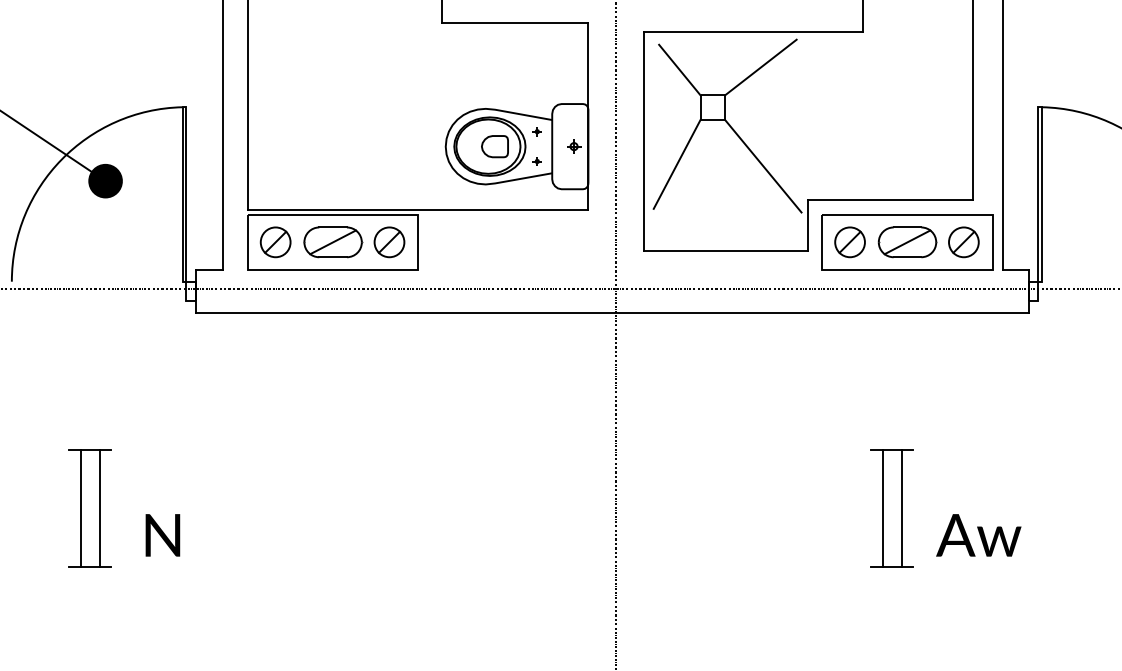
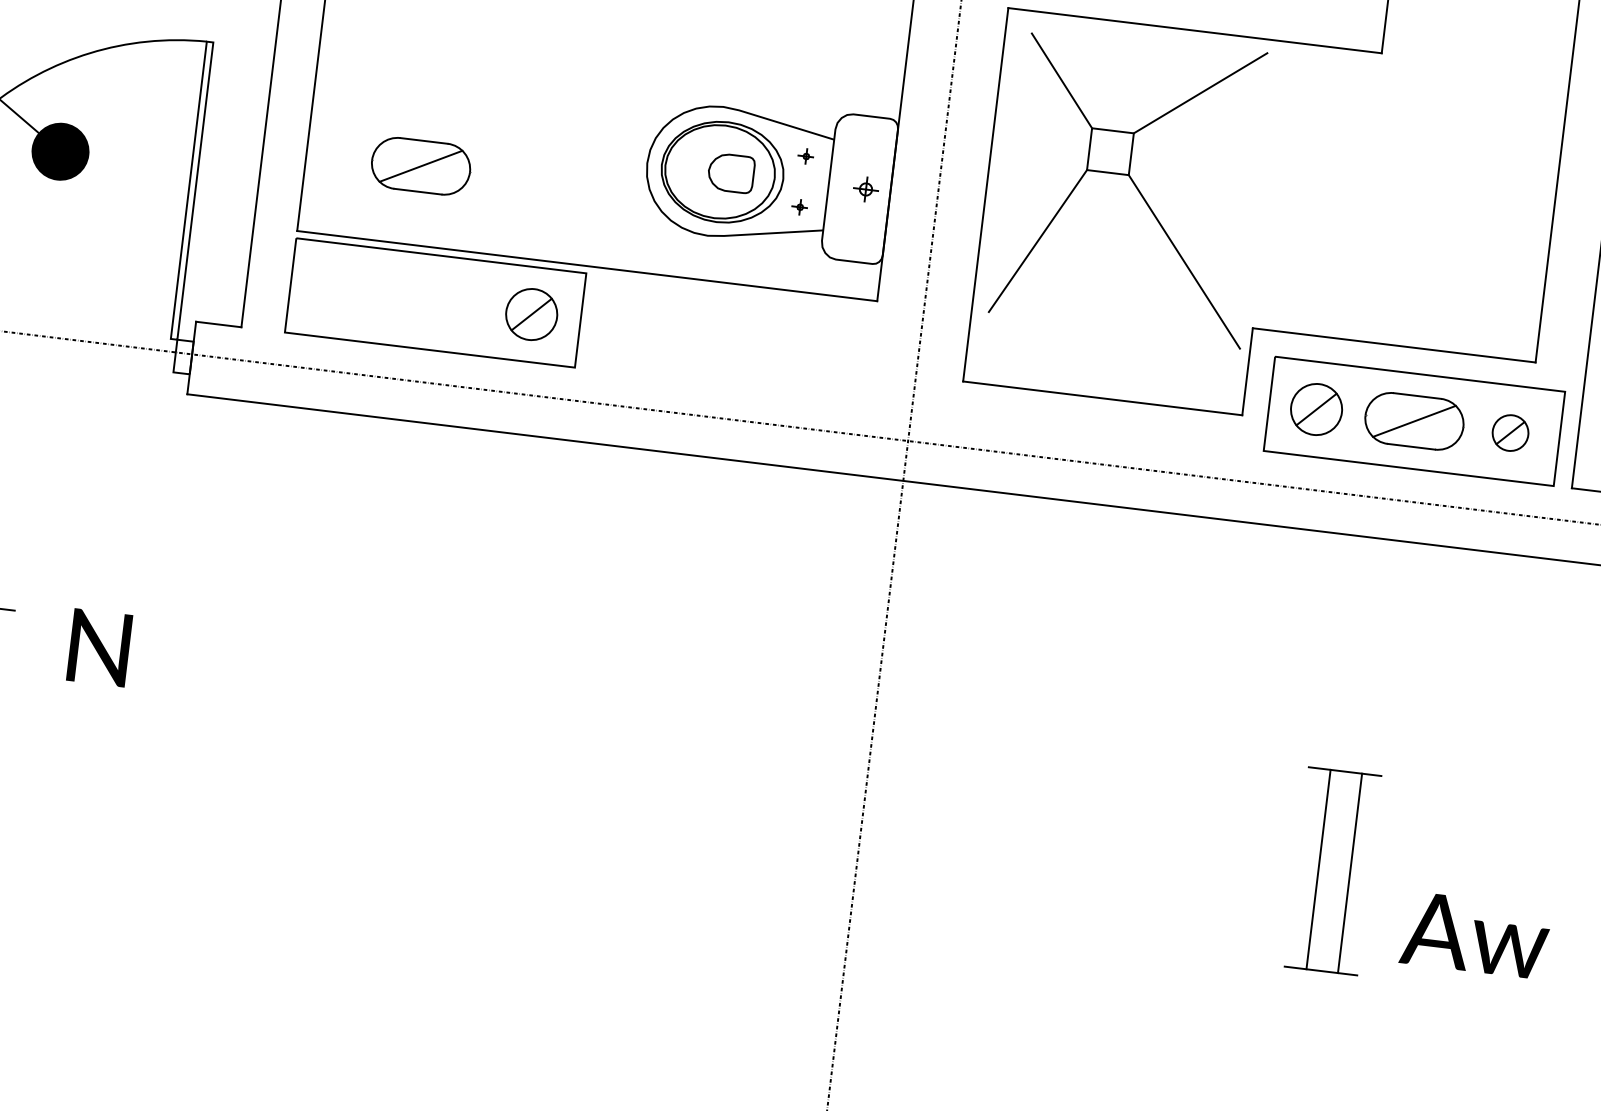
part: (275, 242) -> (337, 291), removed
part: (333, 242) -> (421, 166), moved
part: (963, 242) -> (1509, 433), size x0.7
text: (162, 535) -> (98, 648), moved

